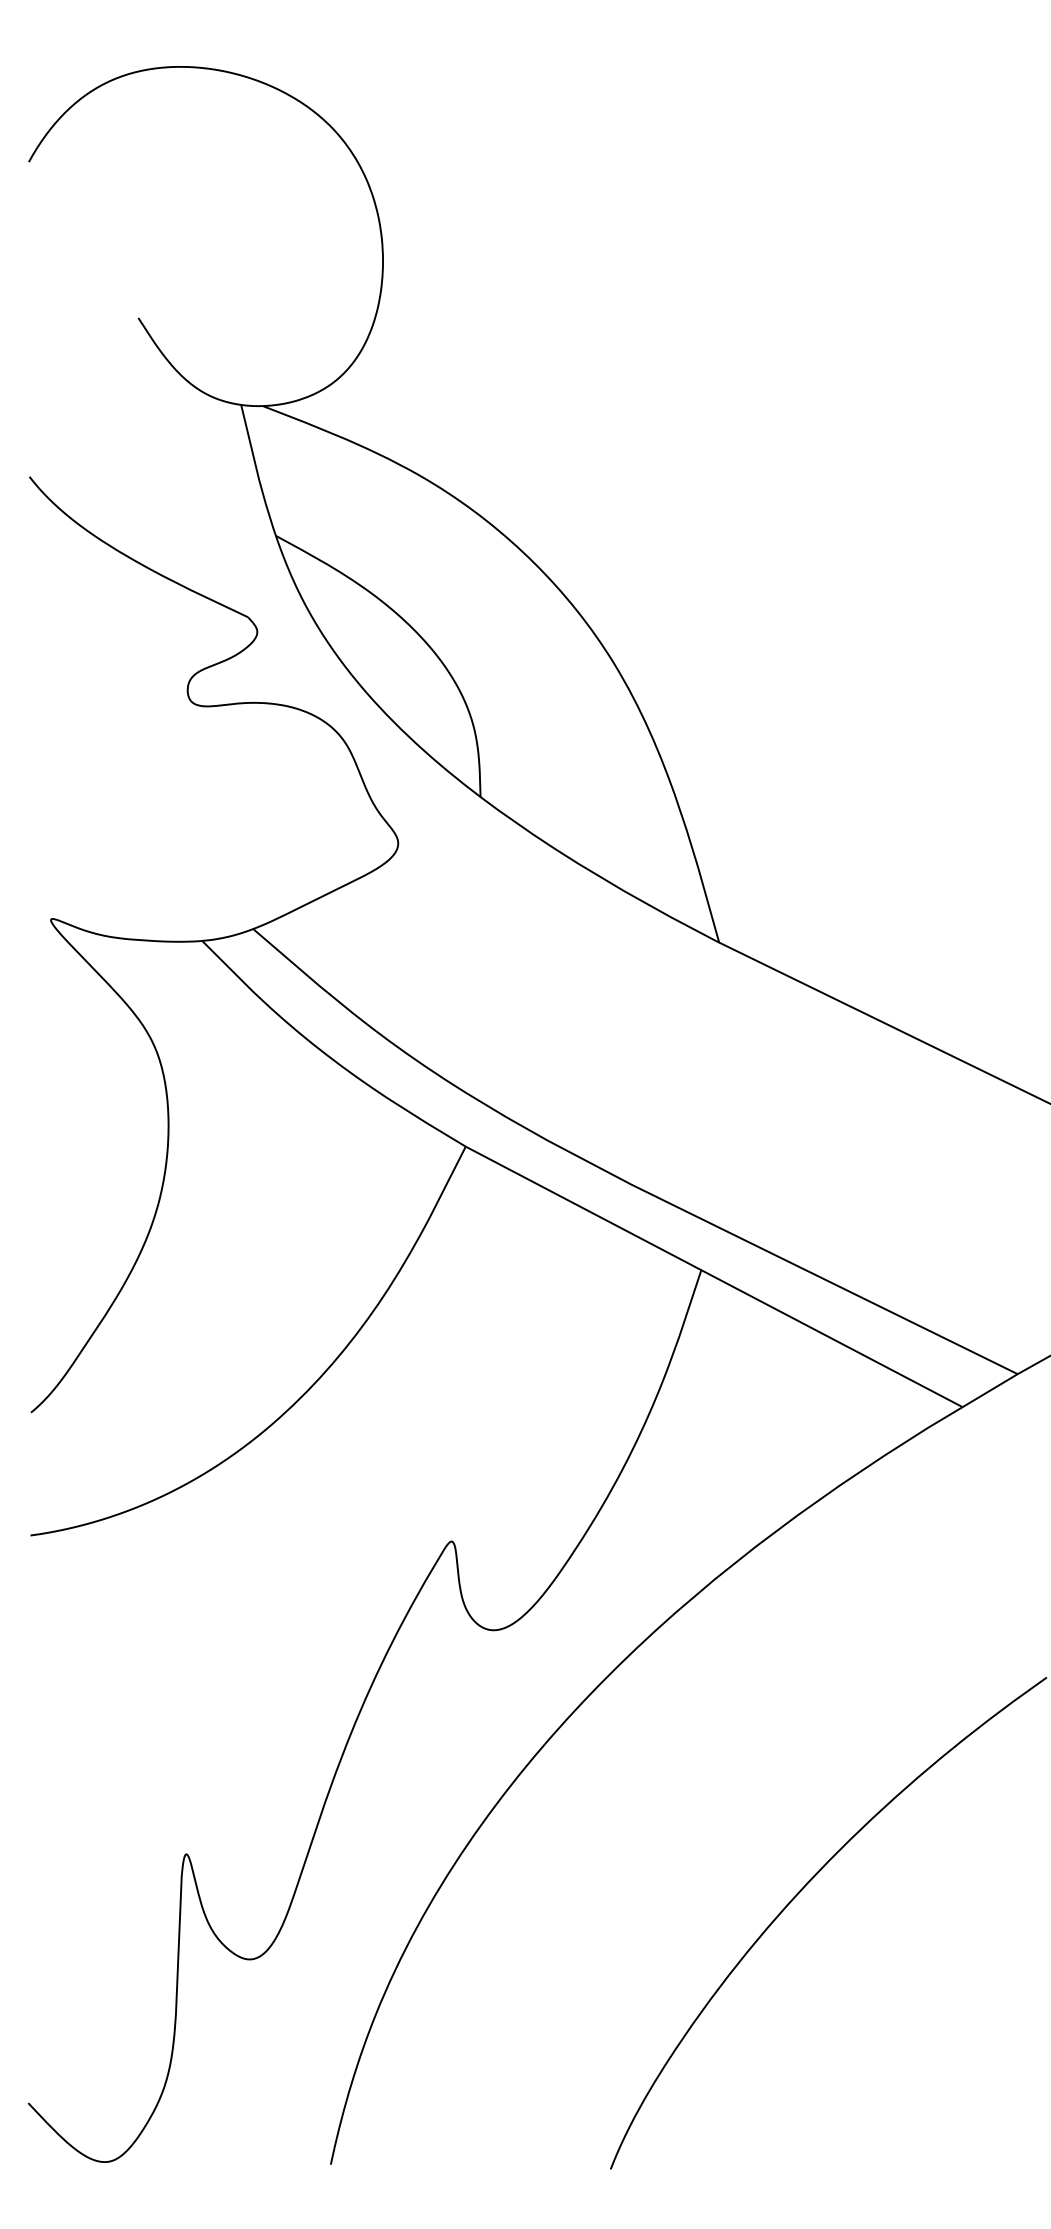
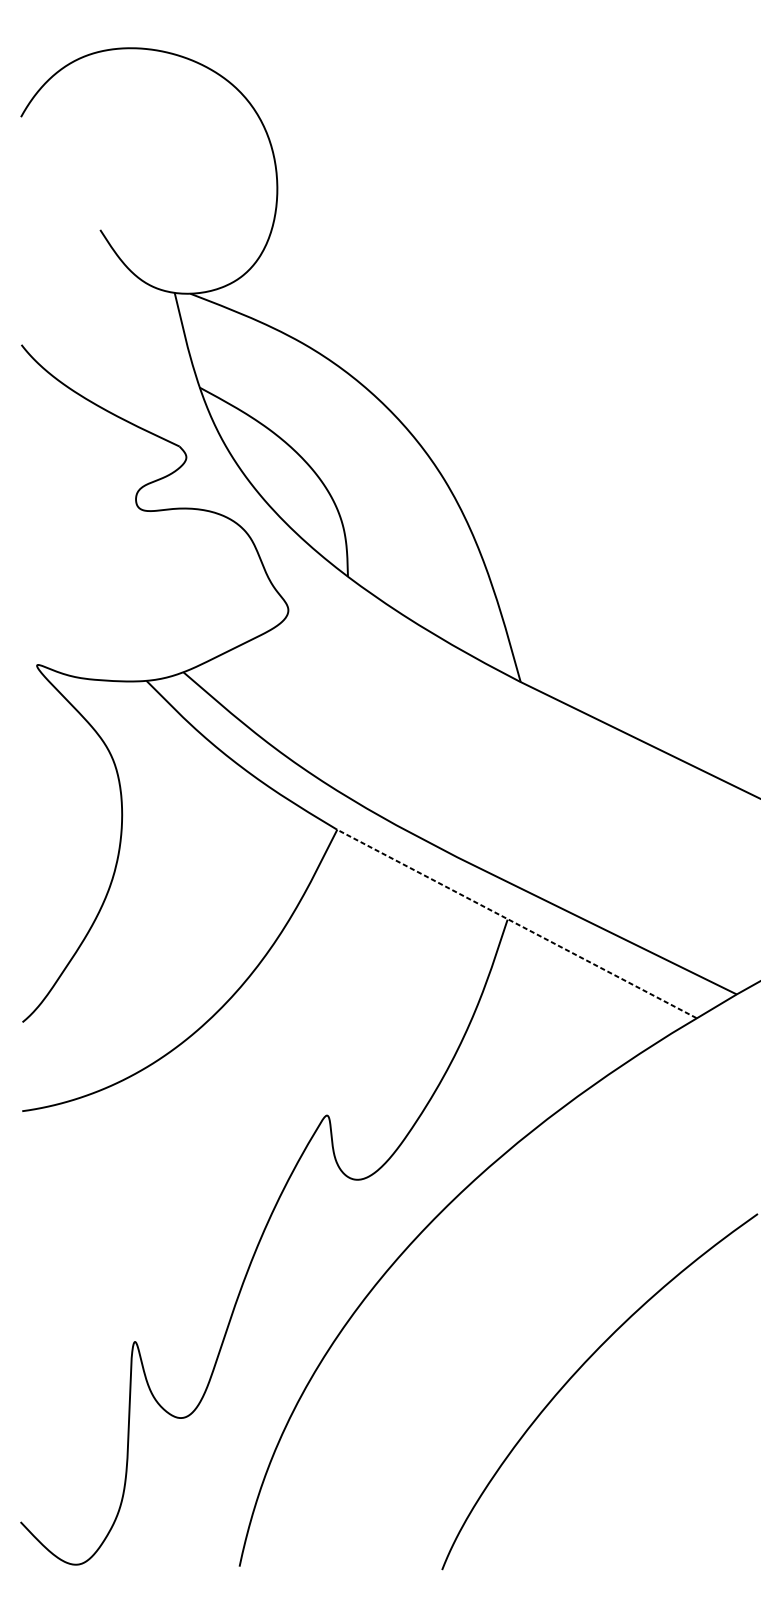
line: (713, 1276) -> (516, 923), solid -> dashed

